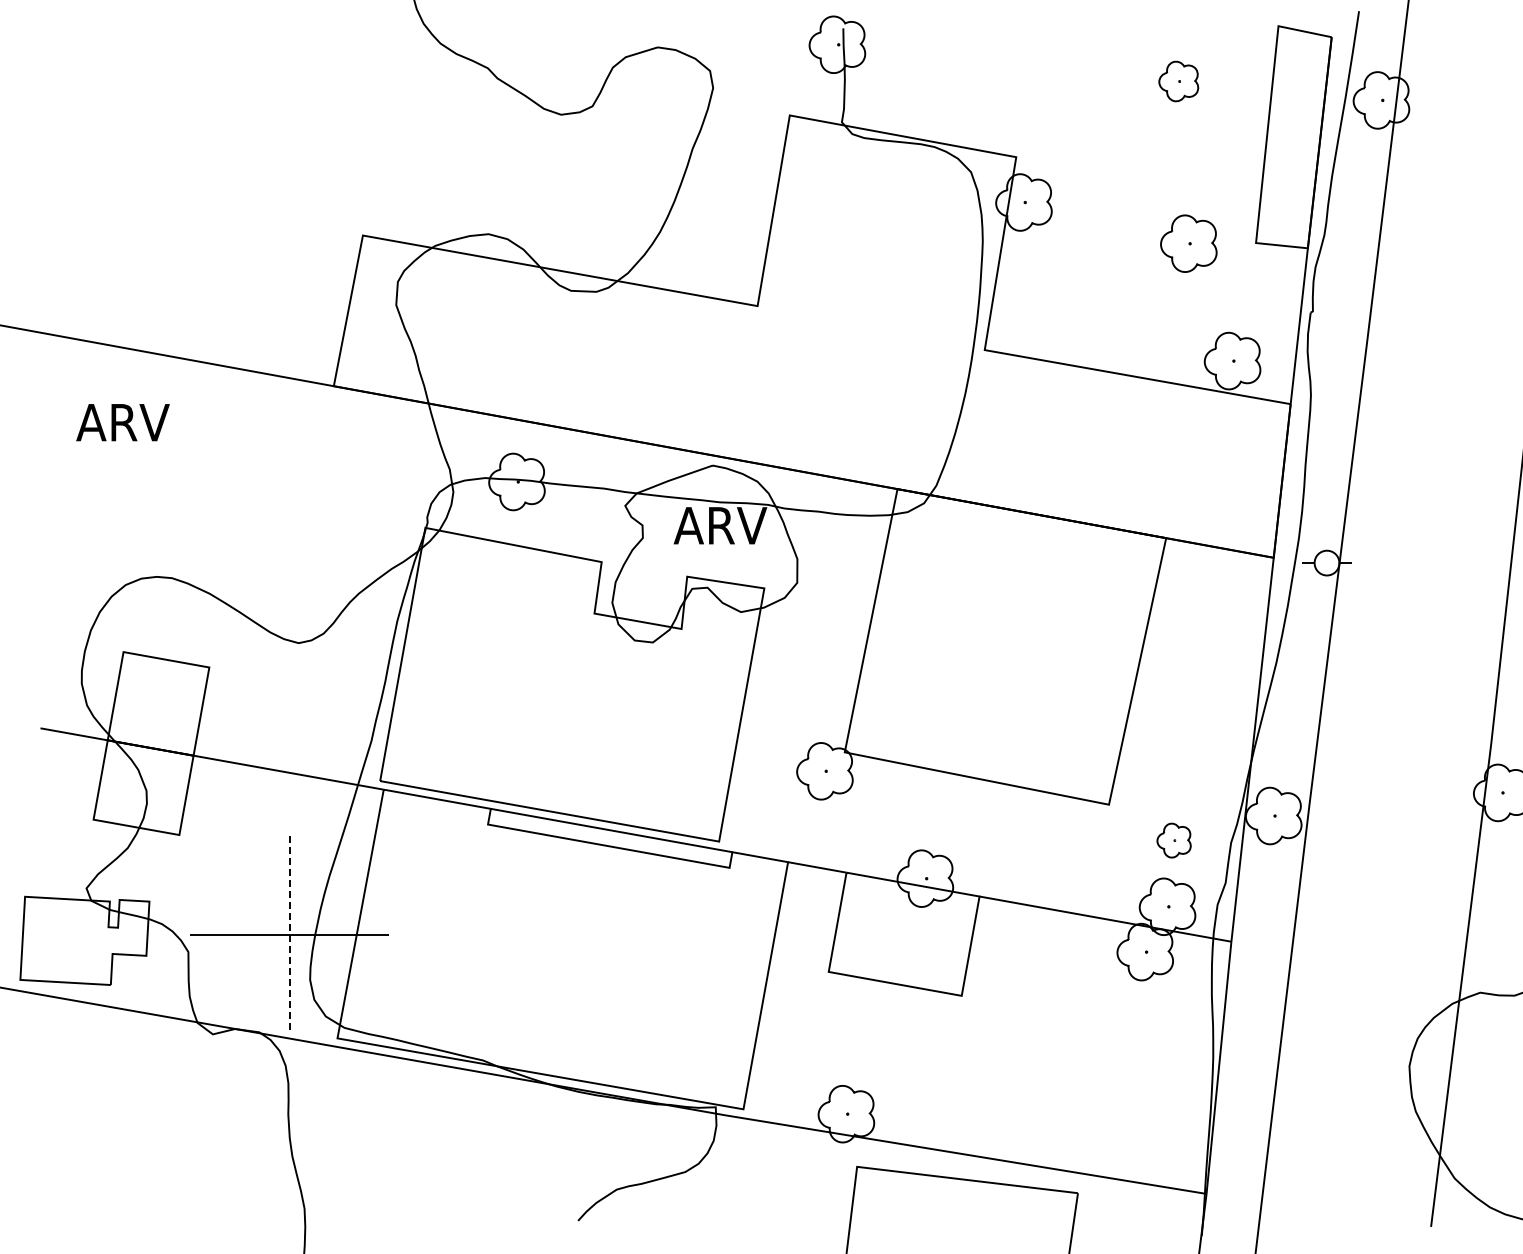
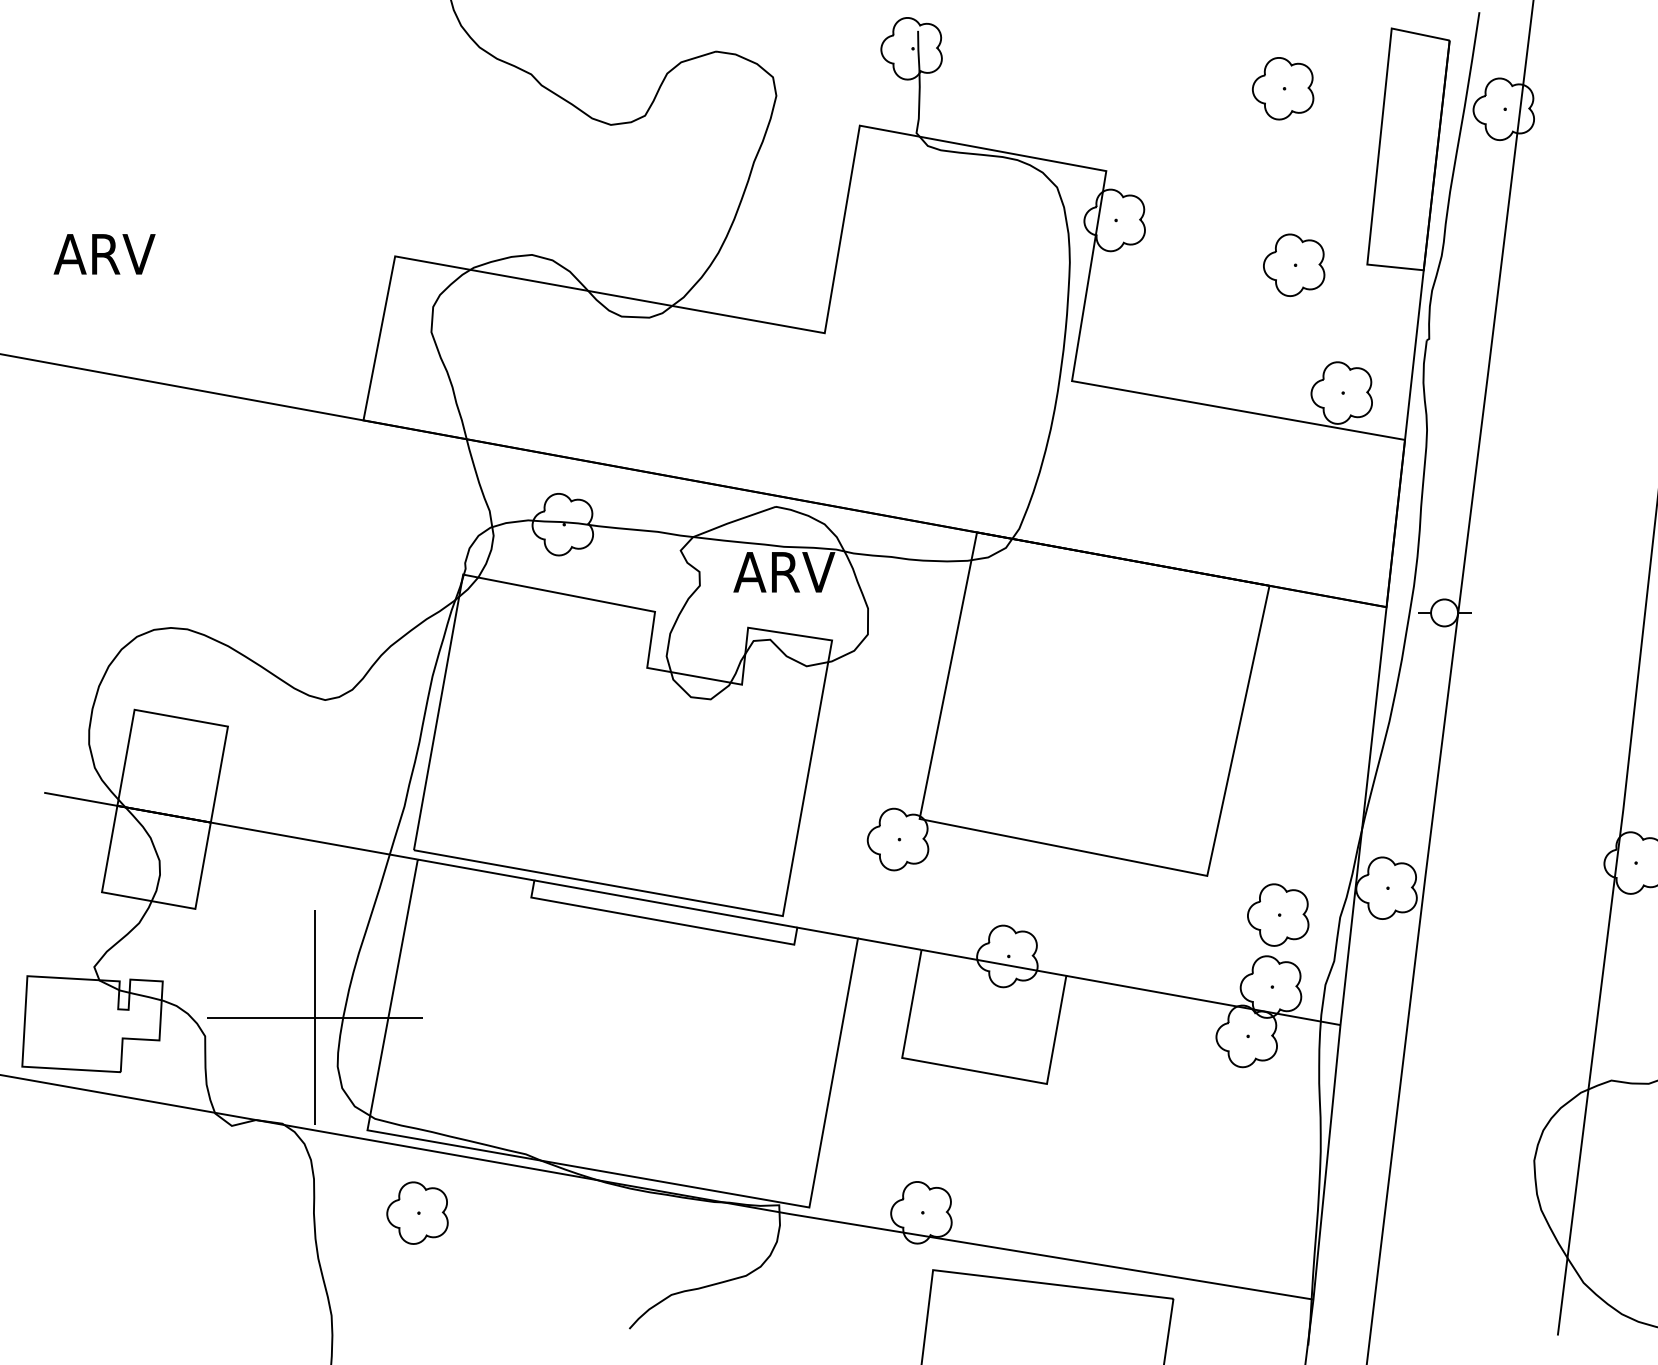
part: (1178, 81) -> (1282, 88), size x1.43
text: (122, 422) -> (104, 254), moved
part: (1173, 840) -> (1277, 914), size x1.67
line: (289, 935) -> (315, 1018), dashed -> solid
part: (383, 1114) -> (417, 1213), added

